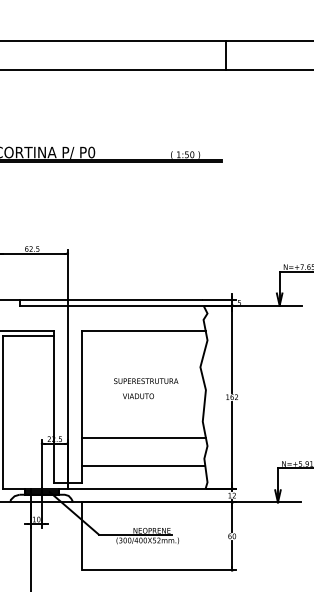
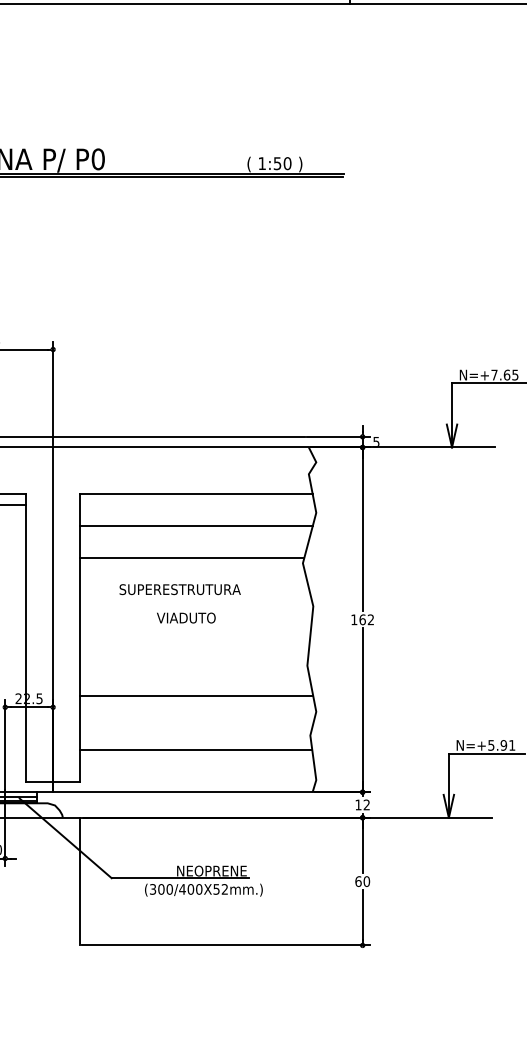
line: (143, 347) -> (195, 526), added
line: (141, 364) -> (192, 558), added
text: (146, 380) -> (180, 588), moved

